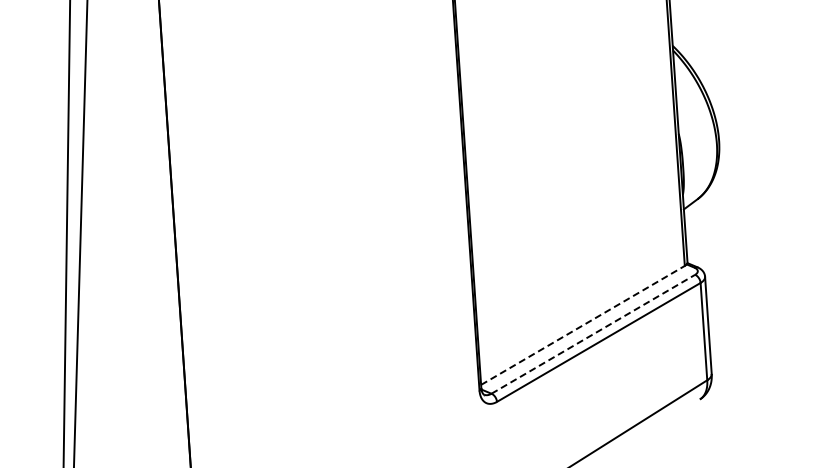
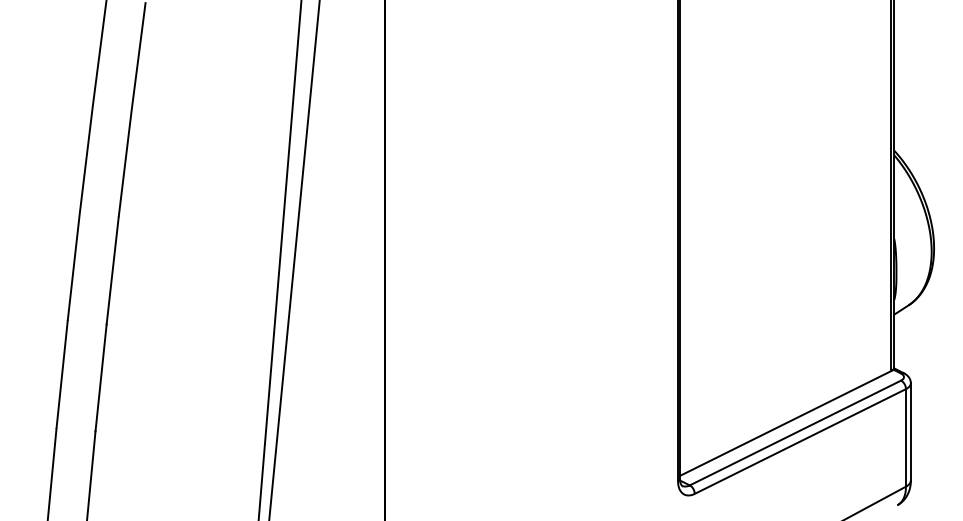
line: (582, 325) -> (785, 423), dashed -> solid
line: (593, 334) -> (795, 433), dashed -> solid

